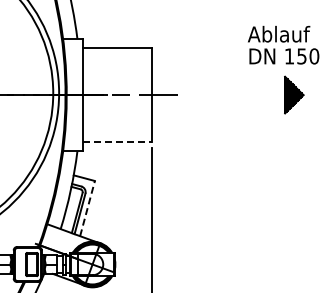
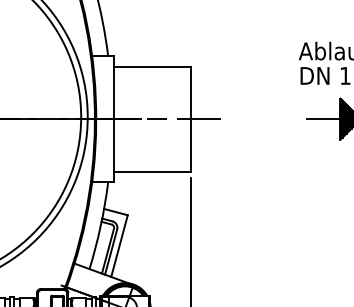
line: (270, 95) -> (324, 119), added
line: (117, 142) -> (153, 172), dashed -> solid
line: (87, 208) -> (119, 246), dashed -> solid

